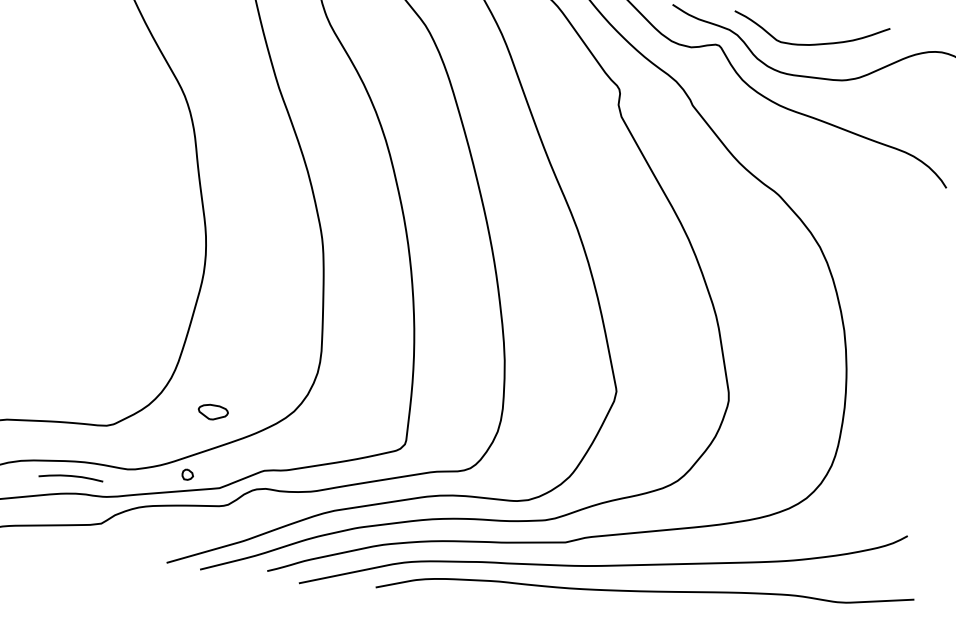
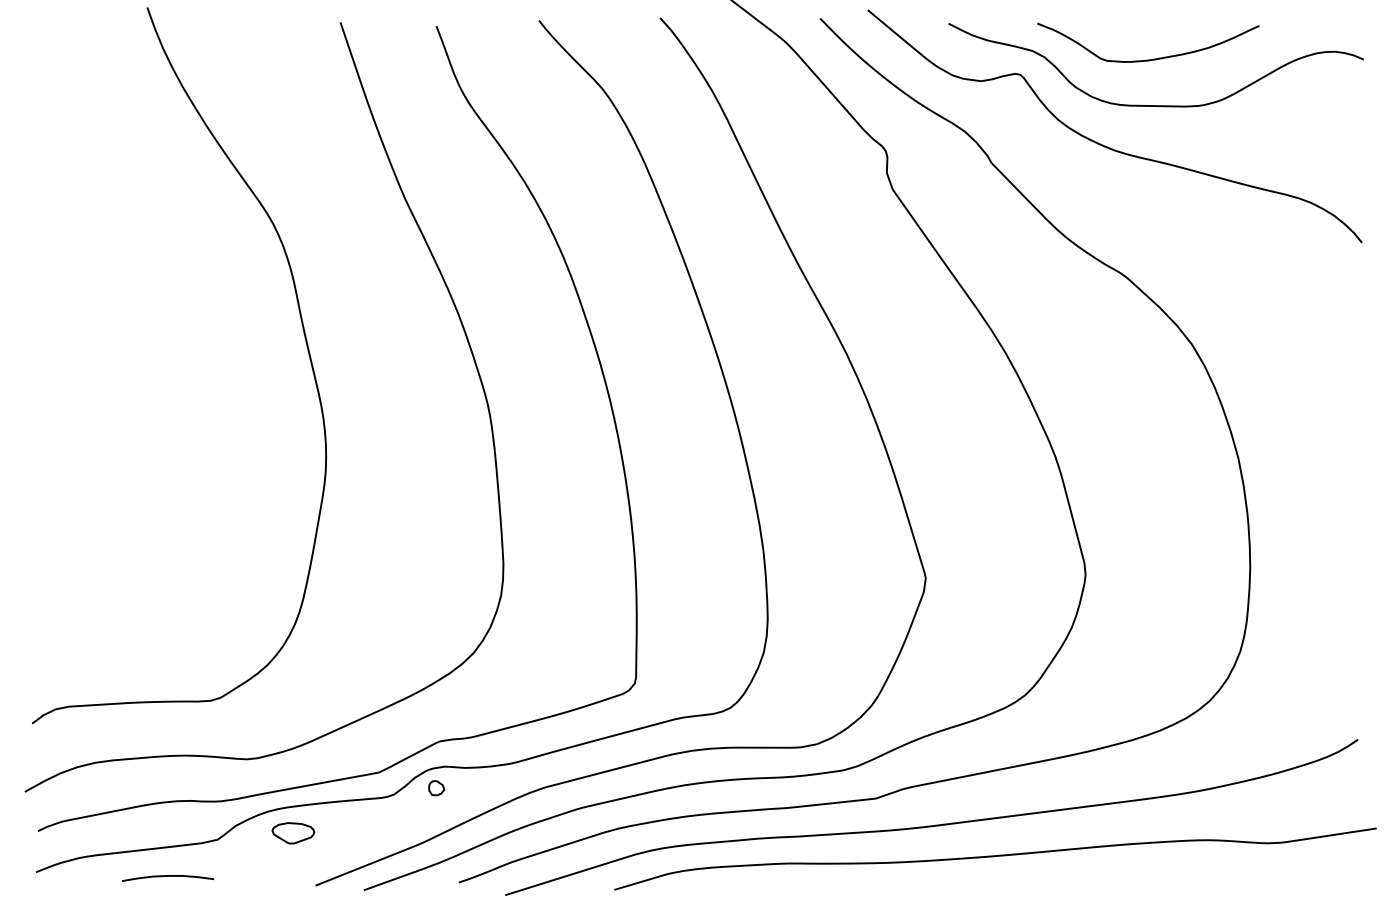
part: (213, 412) -> (293, 833), moved
part: (187, 475) -> (436, 788), moved
curve: (71, 476) -> (168, 876), moved

